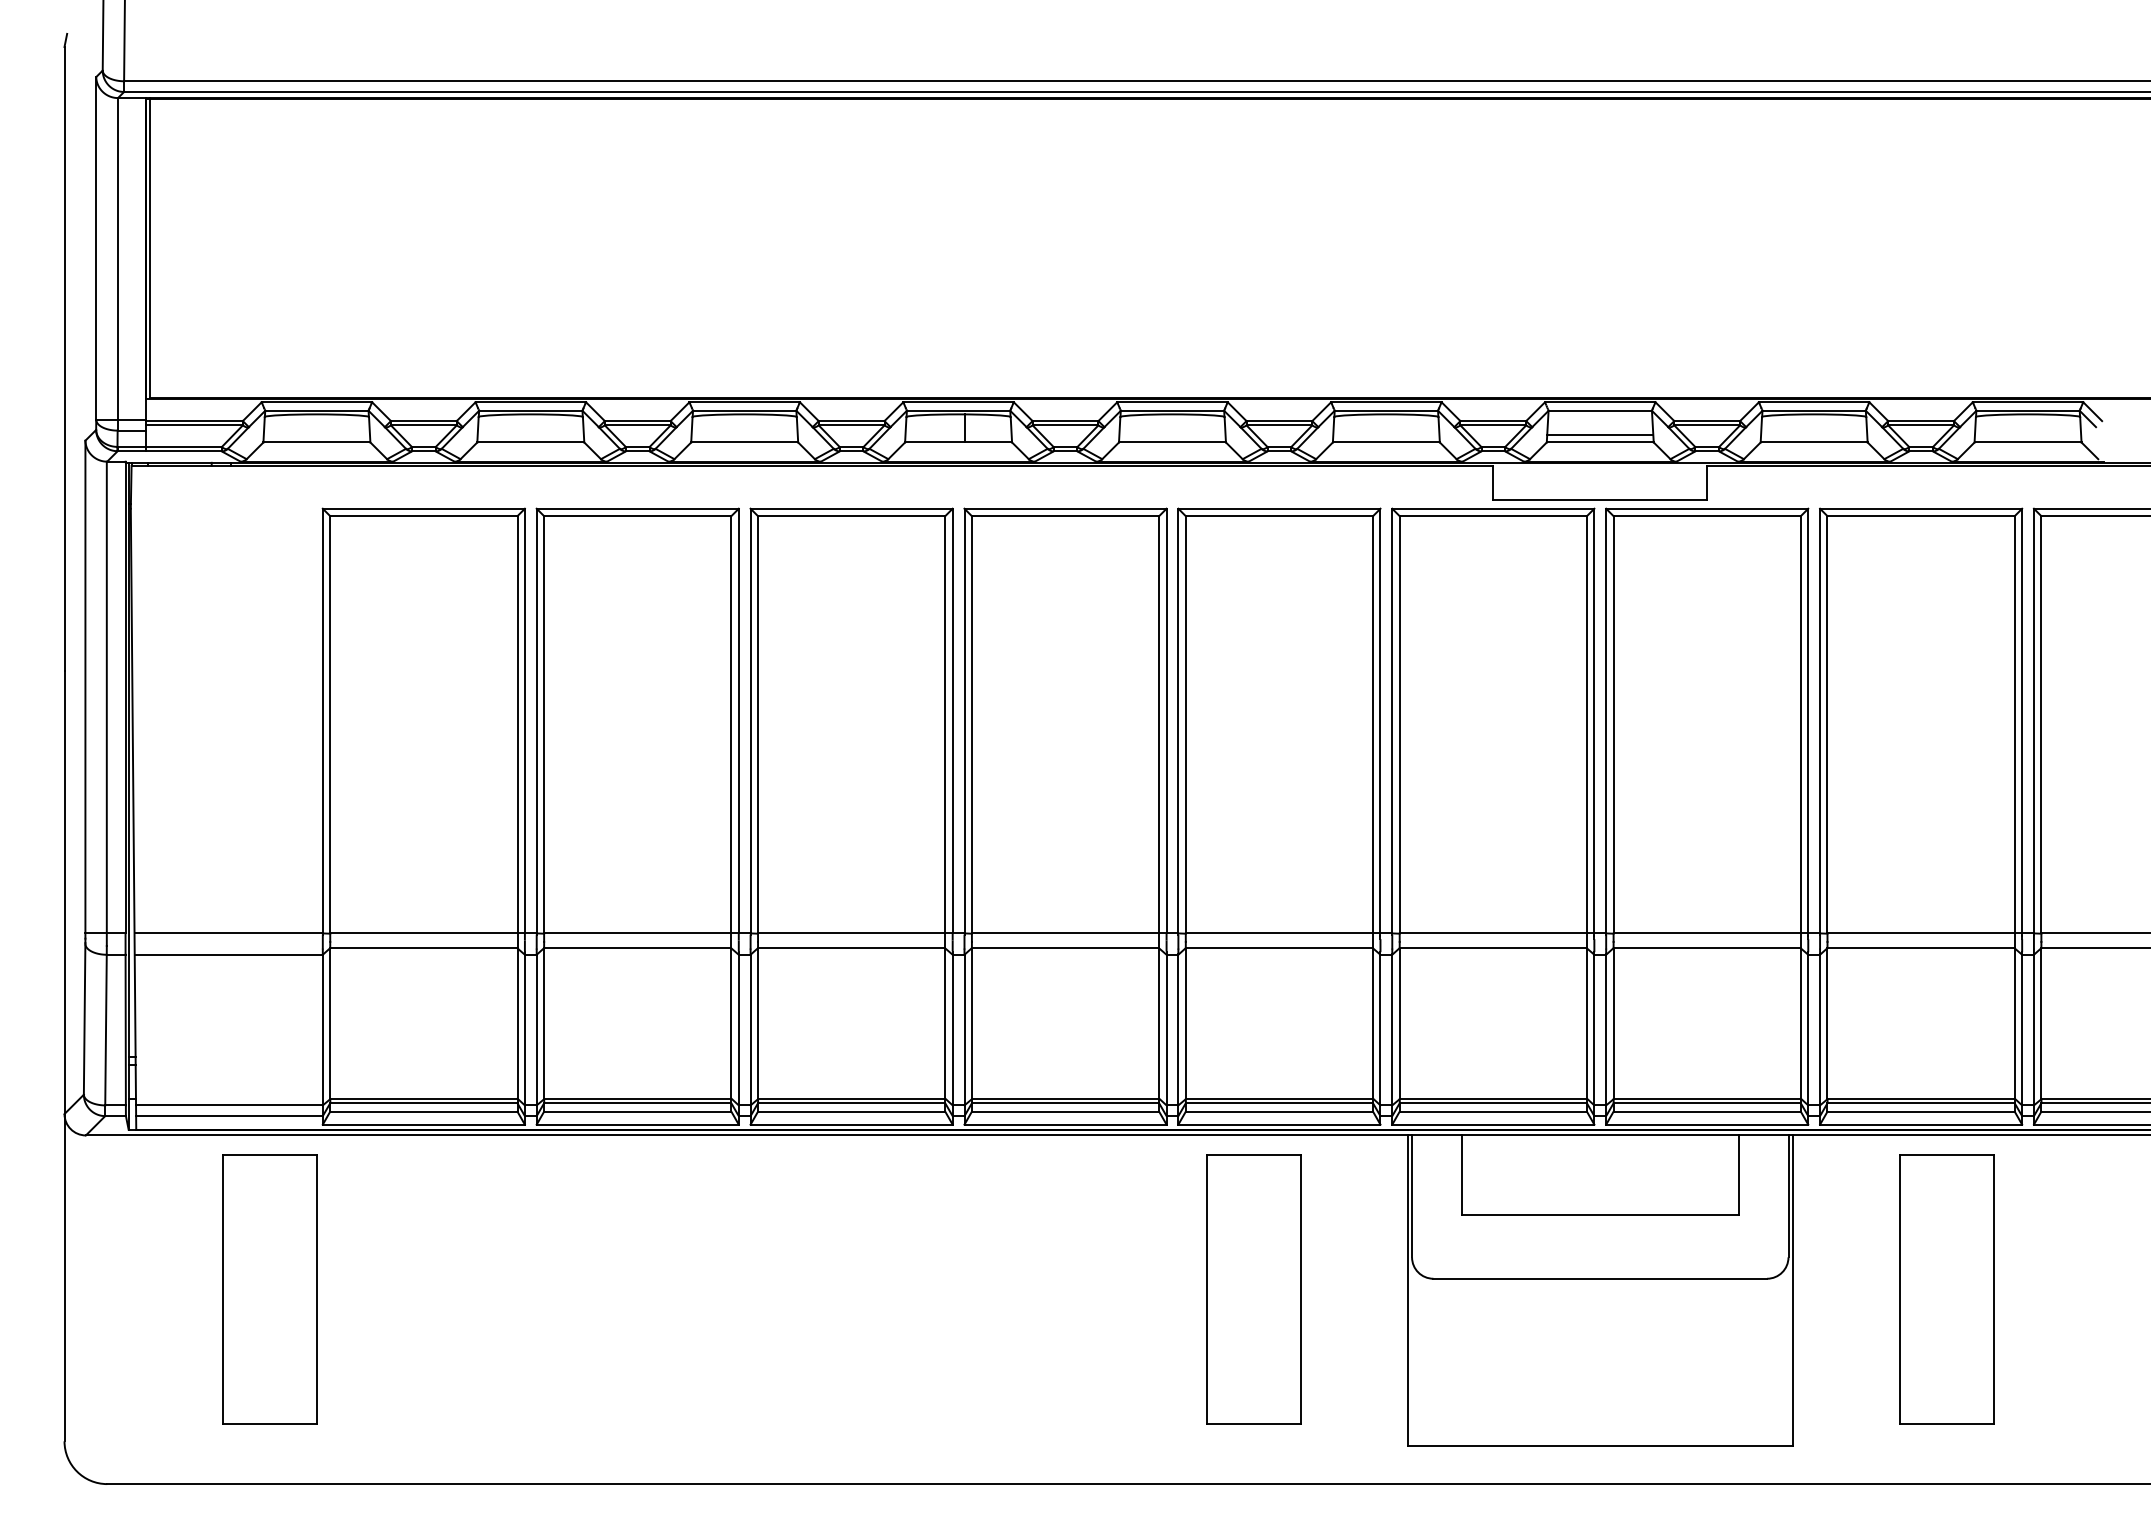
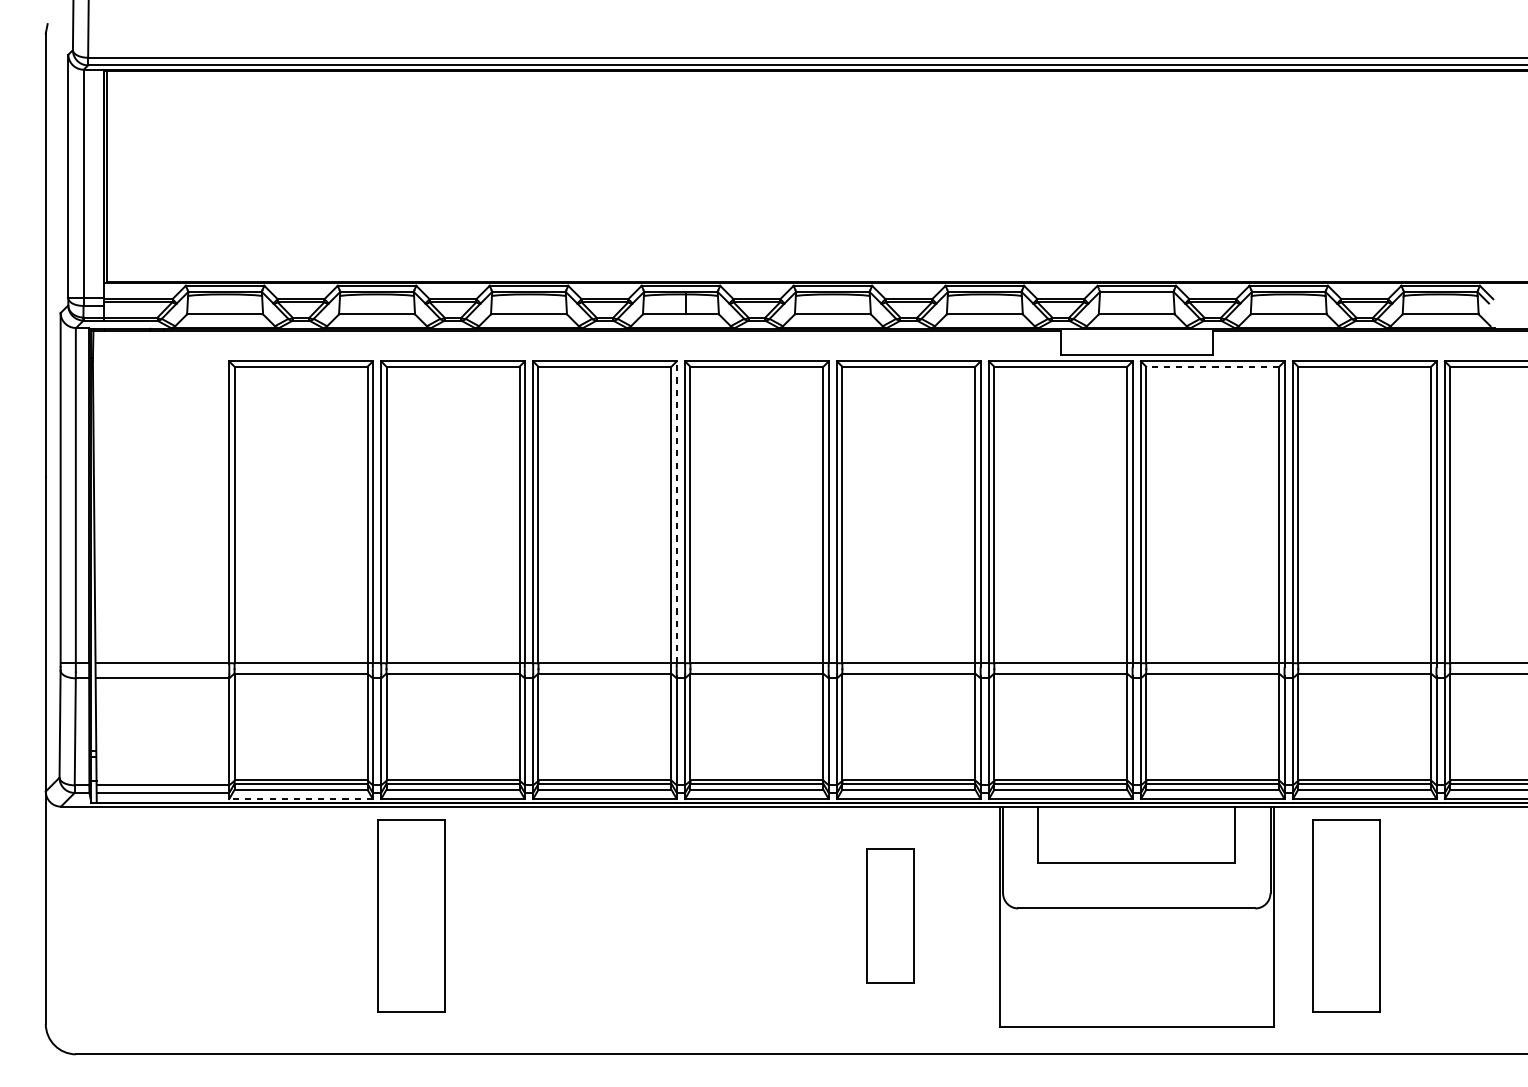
line: (1600, 435) -> (1136, 309), removed
line: (1707, 516) -> (1212, 366), solid -> dashed
line: (952, 720) -> (676, 511), solid -> dashed
line: (423, 1124) -> (300, 798), solid -> dashed
part: (269, 1289) -> (411, 916), moved
part: (1253, 1289) -> (890, 916), size x0.7
part: (1946, 1289) -> (1346, 916), moved

